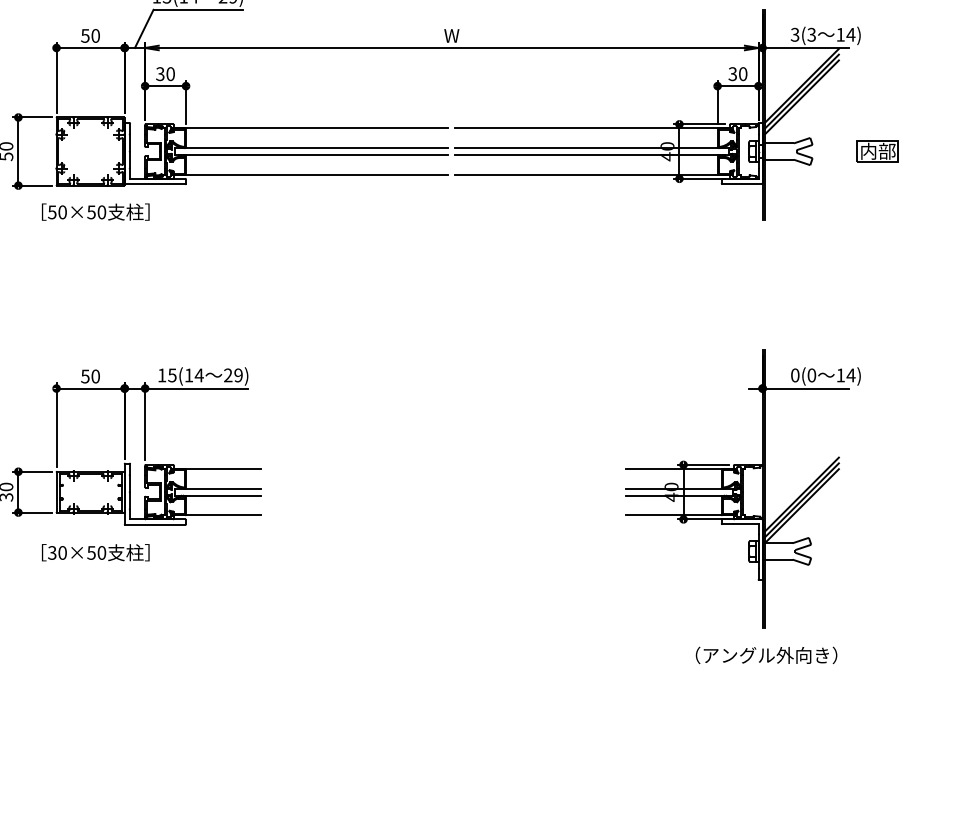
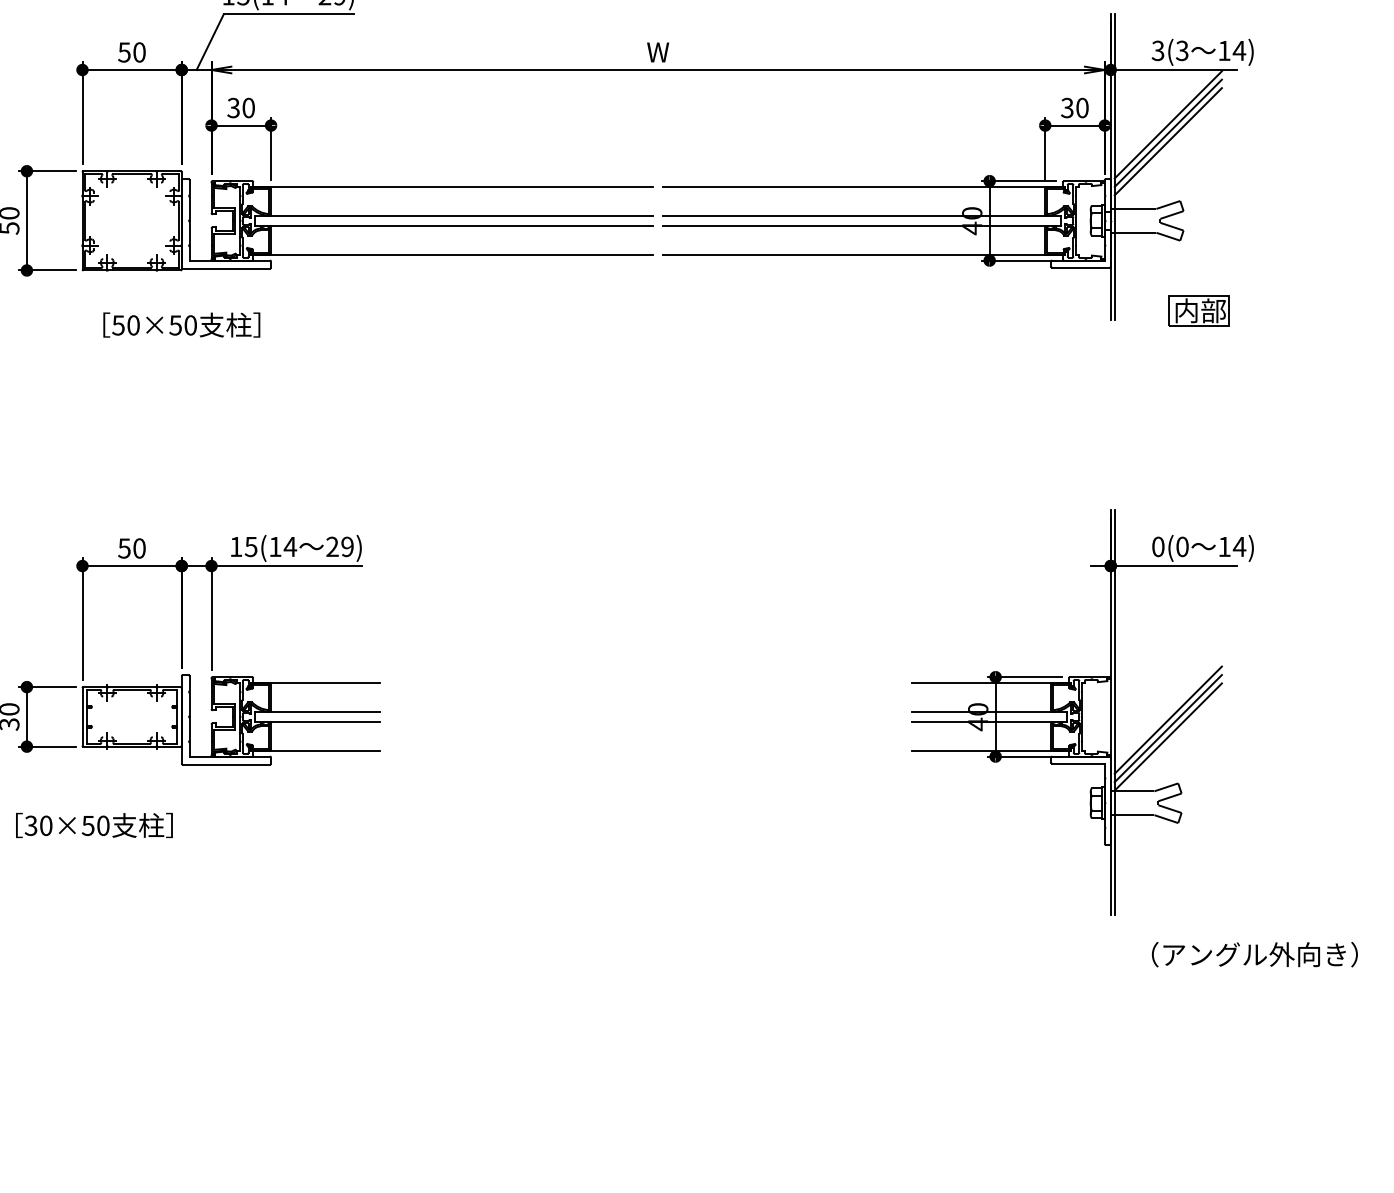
part: (877, 151) -> (1199, 311), moved
text: (95, 211) -> (181, 324), moved
text: (95, 552) -> (94, 825), moved
text: (766, 655) -> (1254, 954), moved

